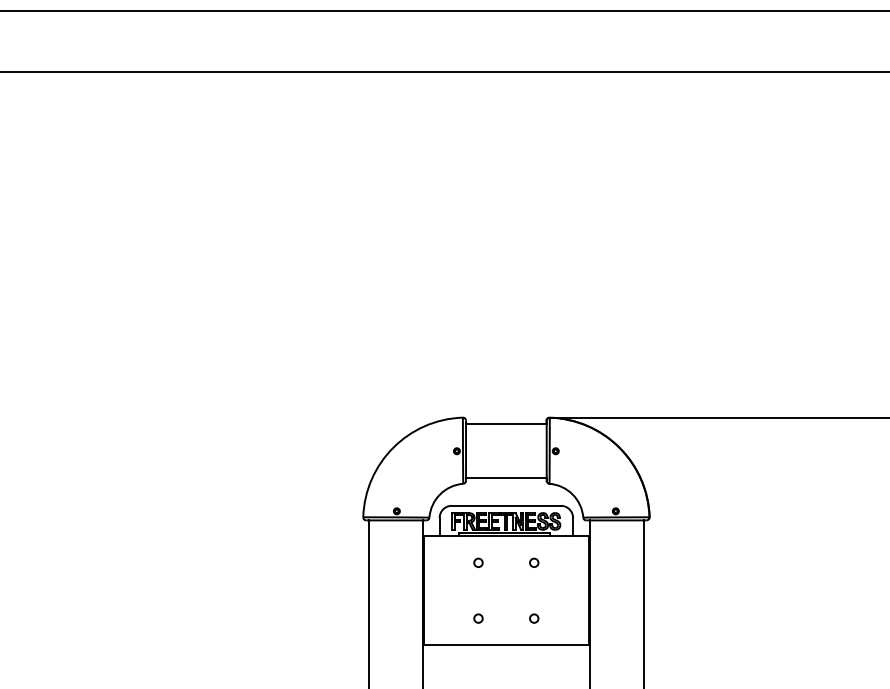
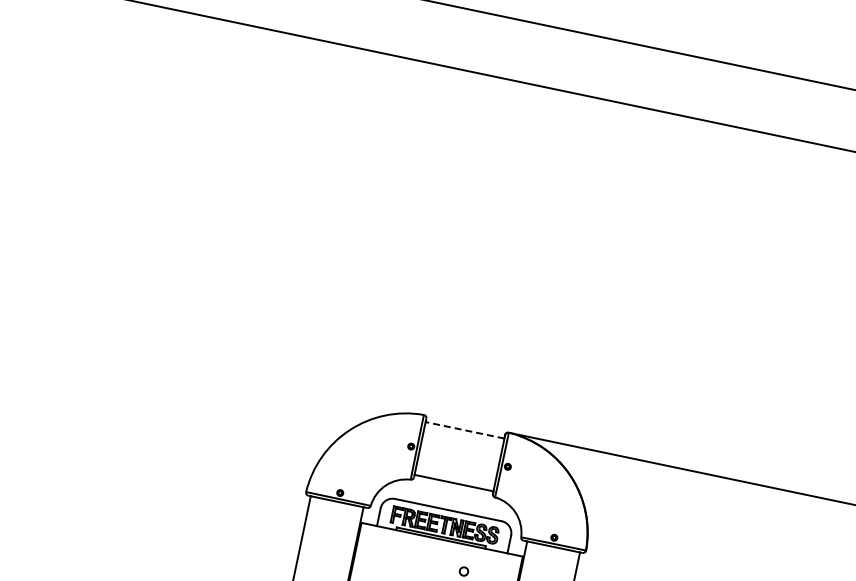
line: (505, 424) -> (464, 430), solid -> dashed
circle: (478, 562) -> (409, 559), removed

